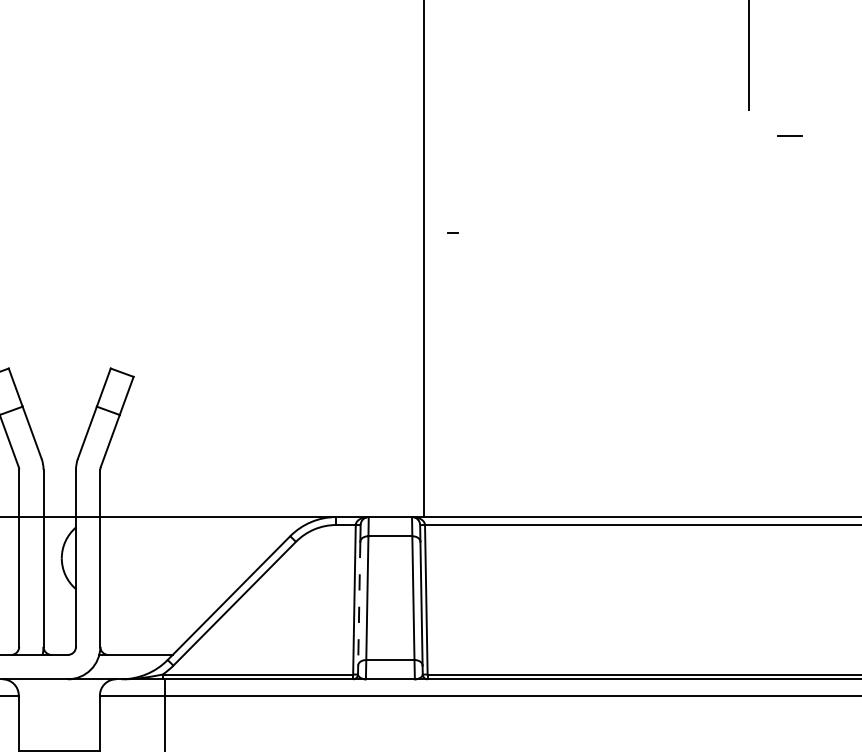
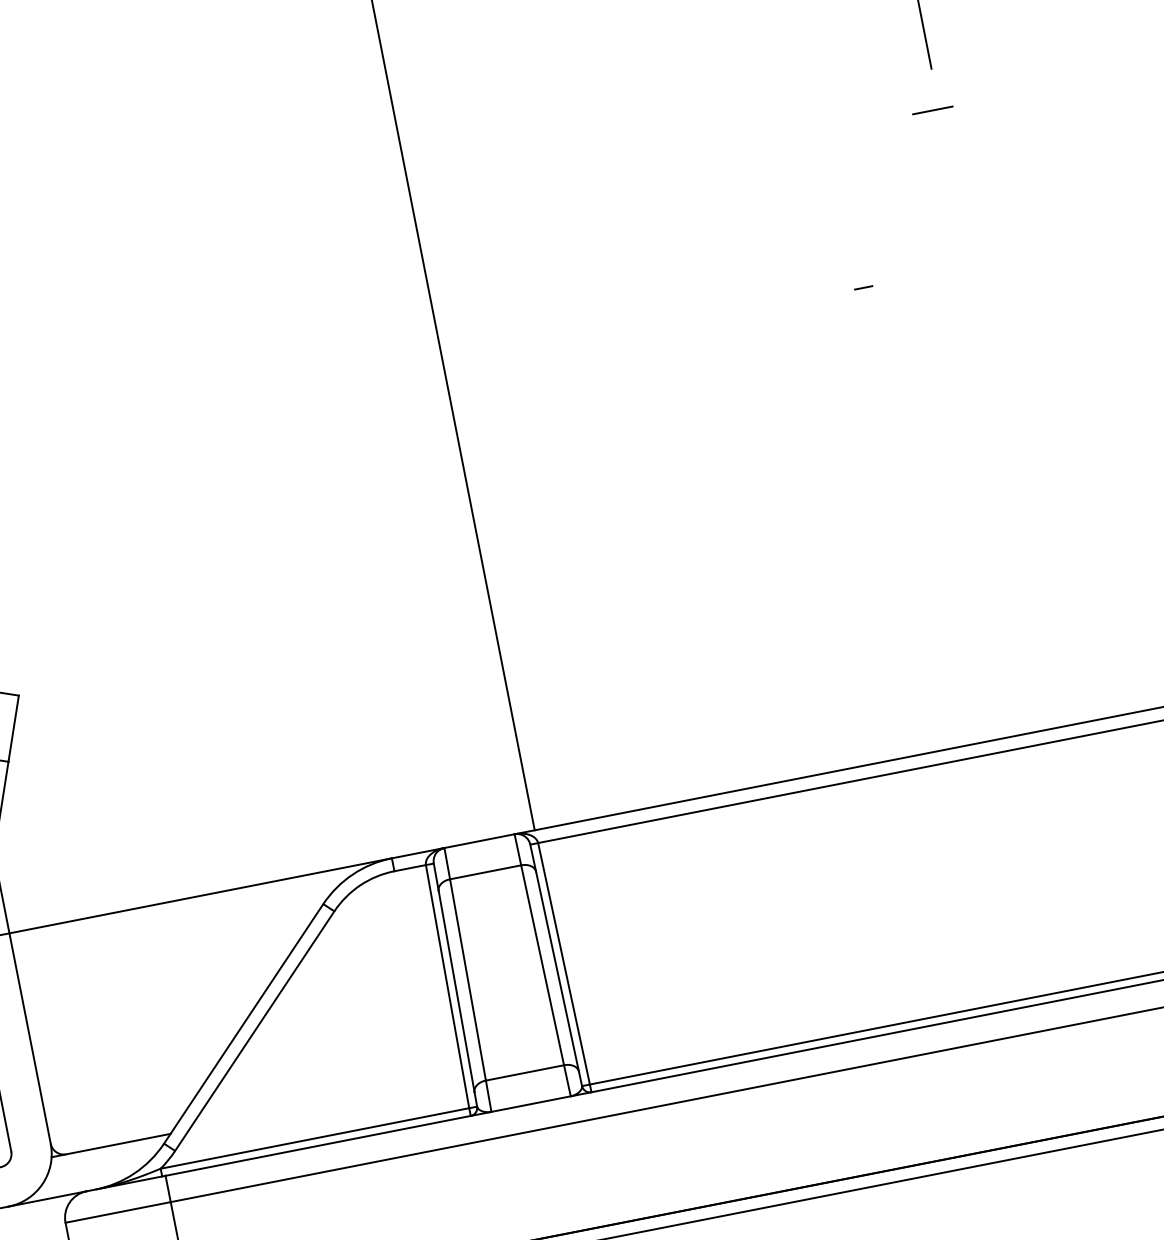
line: (789, 135) -> (932, 110), moved
line: (452, 232) -> (862, 287), moved
line: (359, 603) -> (456, 991), dashed -> solid

